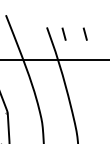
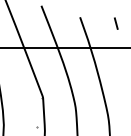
line: (64, 34) -> (96, 23), removed

